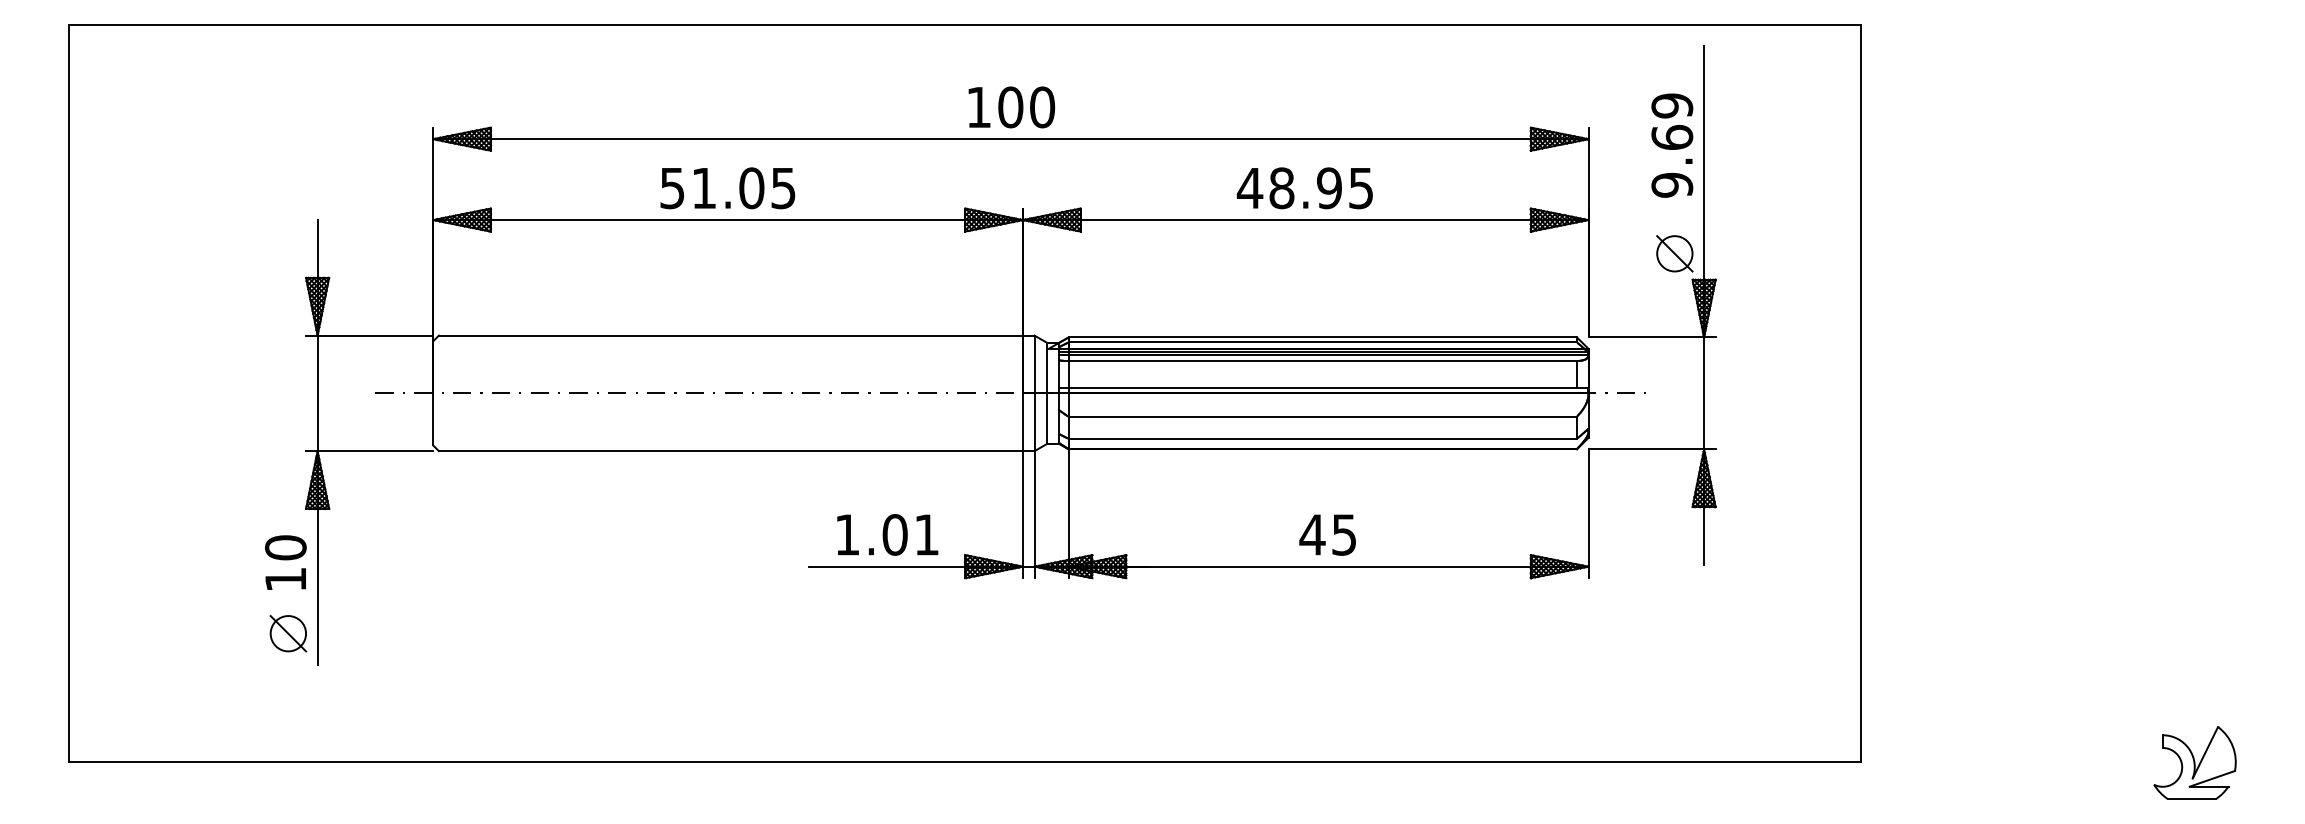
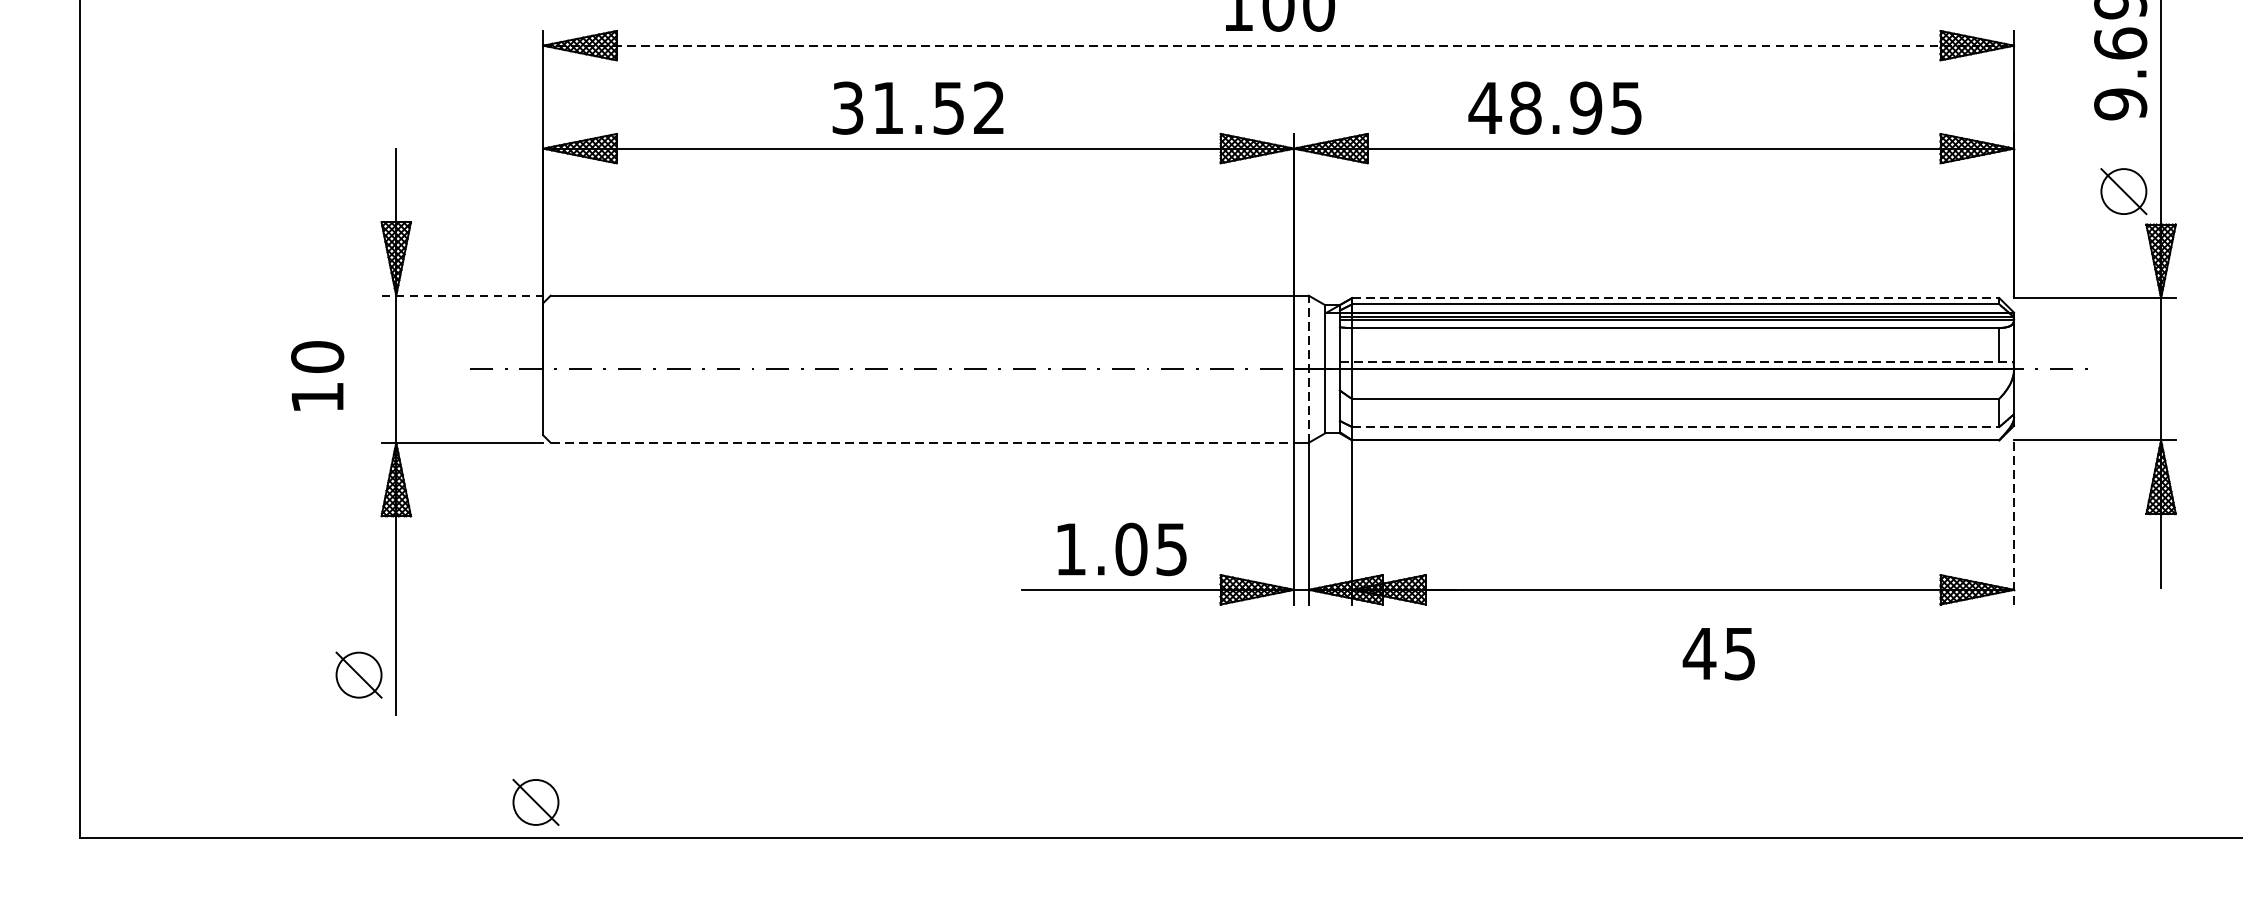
line: (1010, 139) -> (1278, 46), solid -> dashed
text: (728, 188) -> (919, 108), 51.05 -> 31.52
text: (1304, 188) -> (1554, 108), moved
line: (369, 335) -> (462, 295), solid -> dashed
line: (1323, 337) -> (1676, 298), solid -> dashed
line: (1323, 387) -> (1676, 361), solid -> dashed
line: (1034, 393) -> (1308, 369), solid -> dashed
line: (1323, 438) -> (1676, 426), solid -> dashed
line: (731, 451) -> (923, 443), solid -> dashed
line: (1588, 513) -> (2013, 522), solid -> dashed
text: (926, 534) -> (1171, 548), 1.01 -> 1.05
text: (1327, 534) -> (1718, 653), moved
text: (285, 562) -> (317, 375), moved
part: (427, 733) -> (536, 802), added

